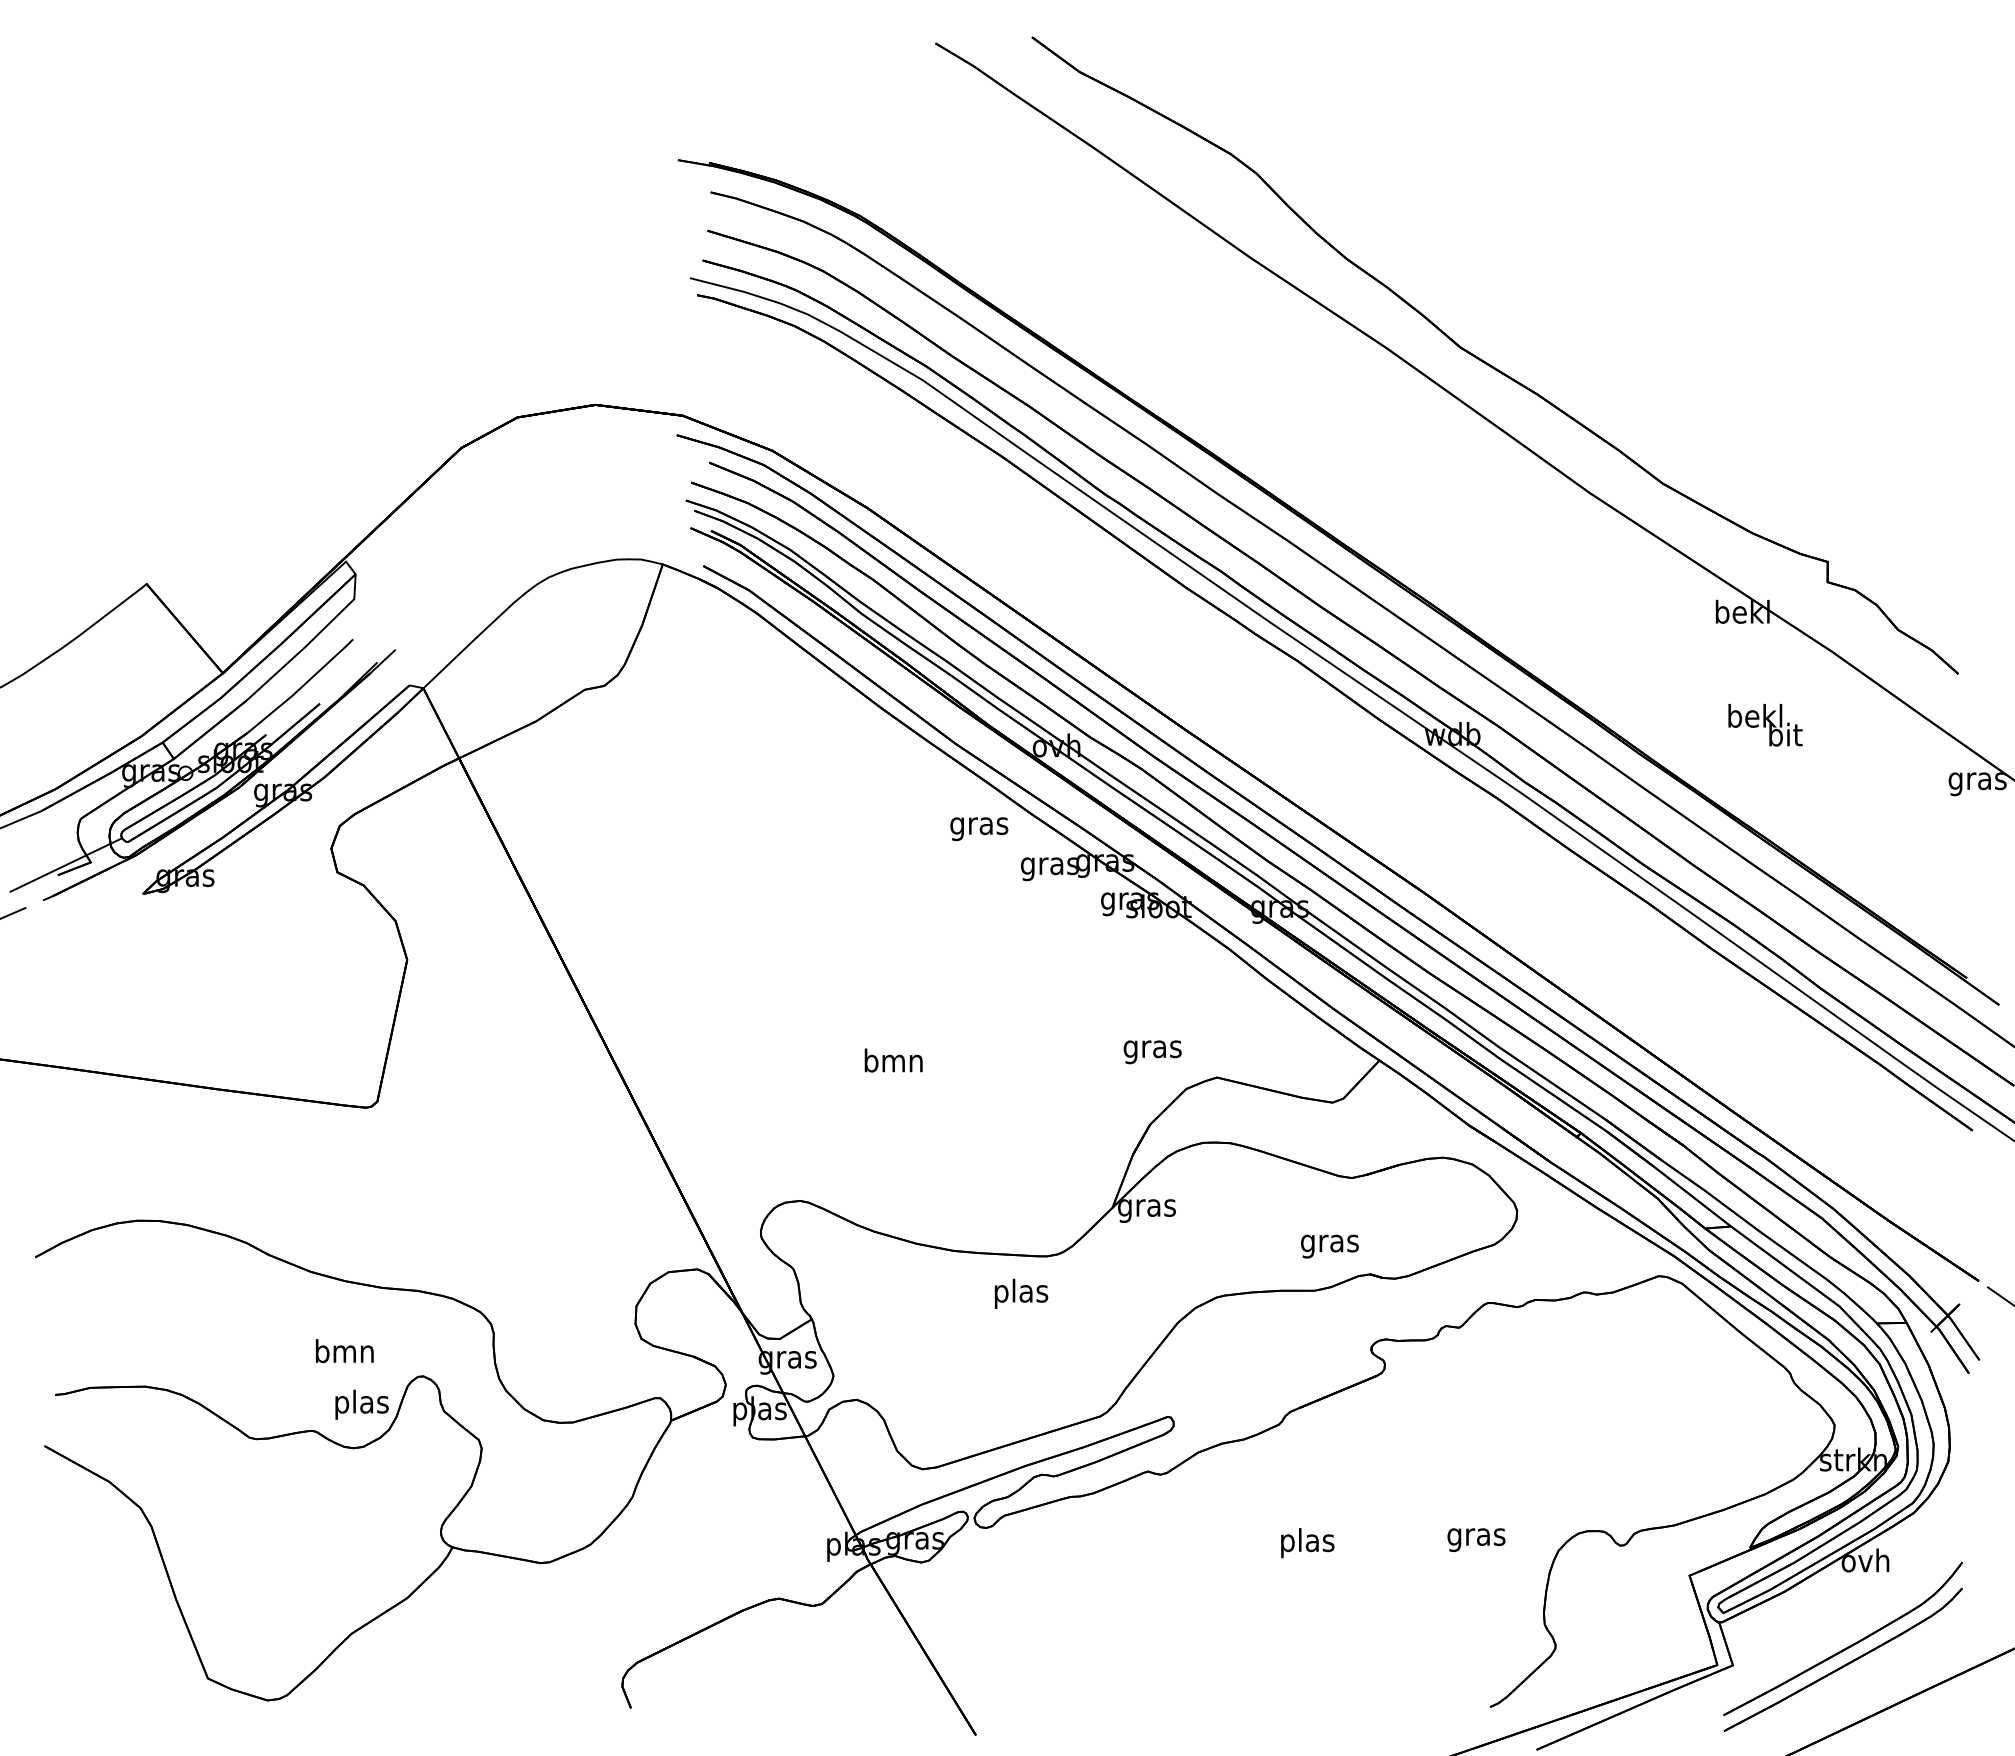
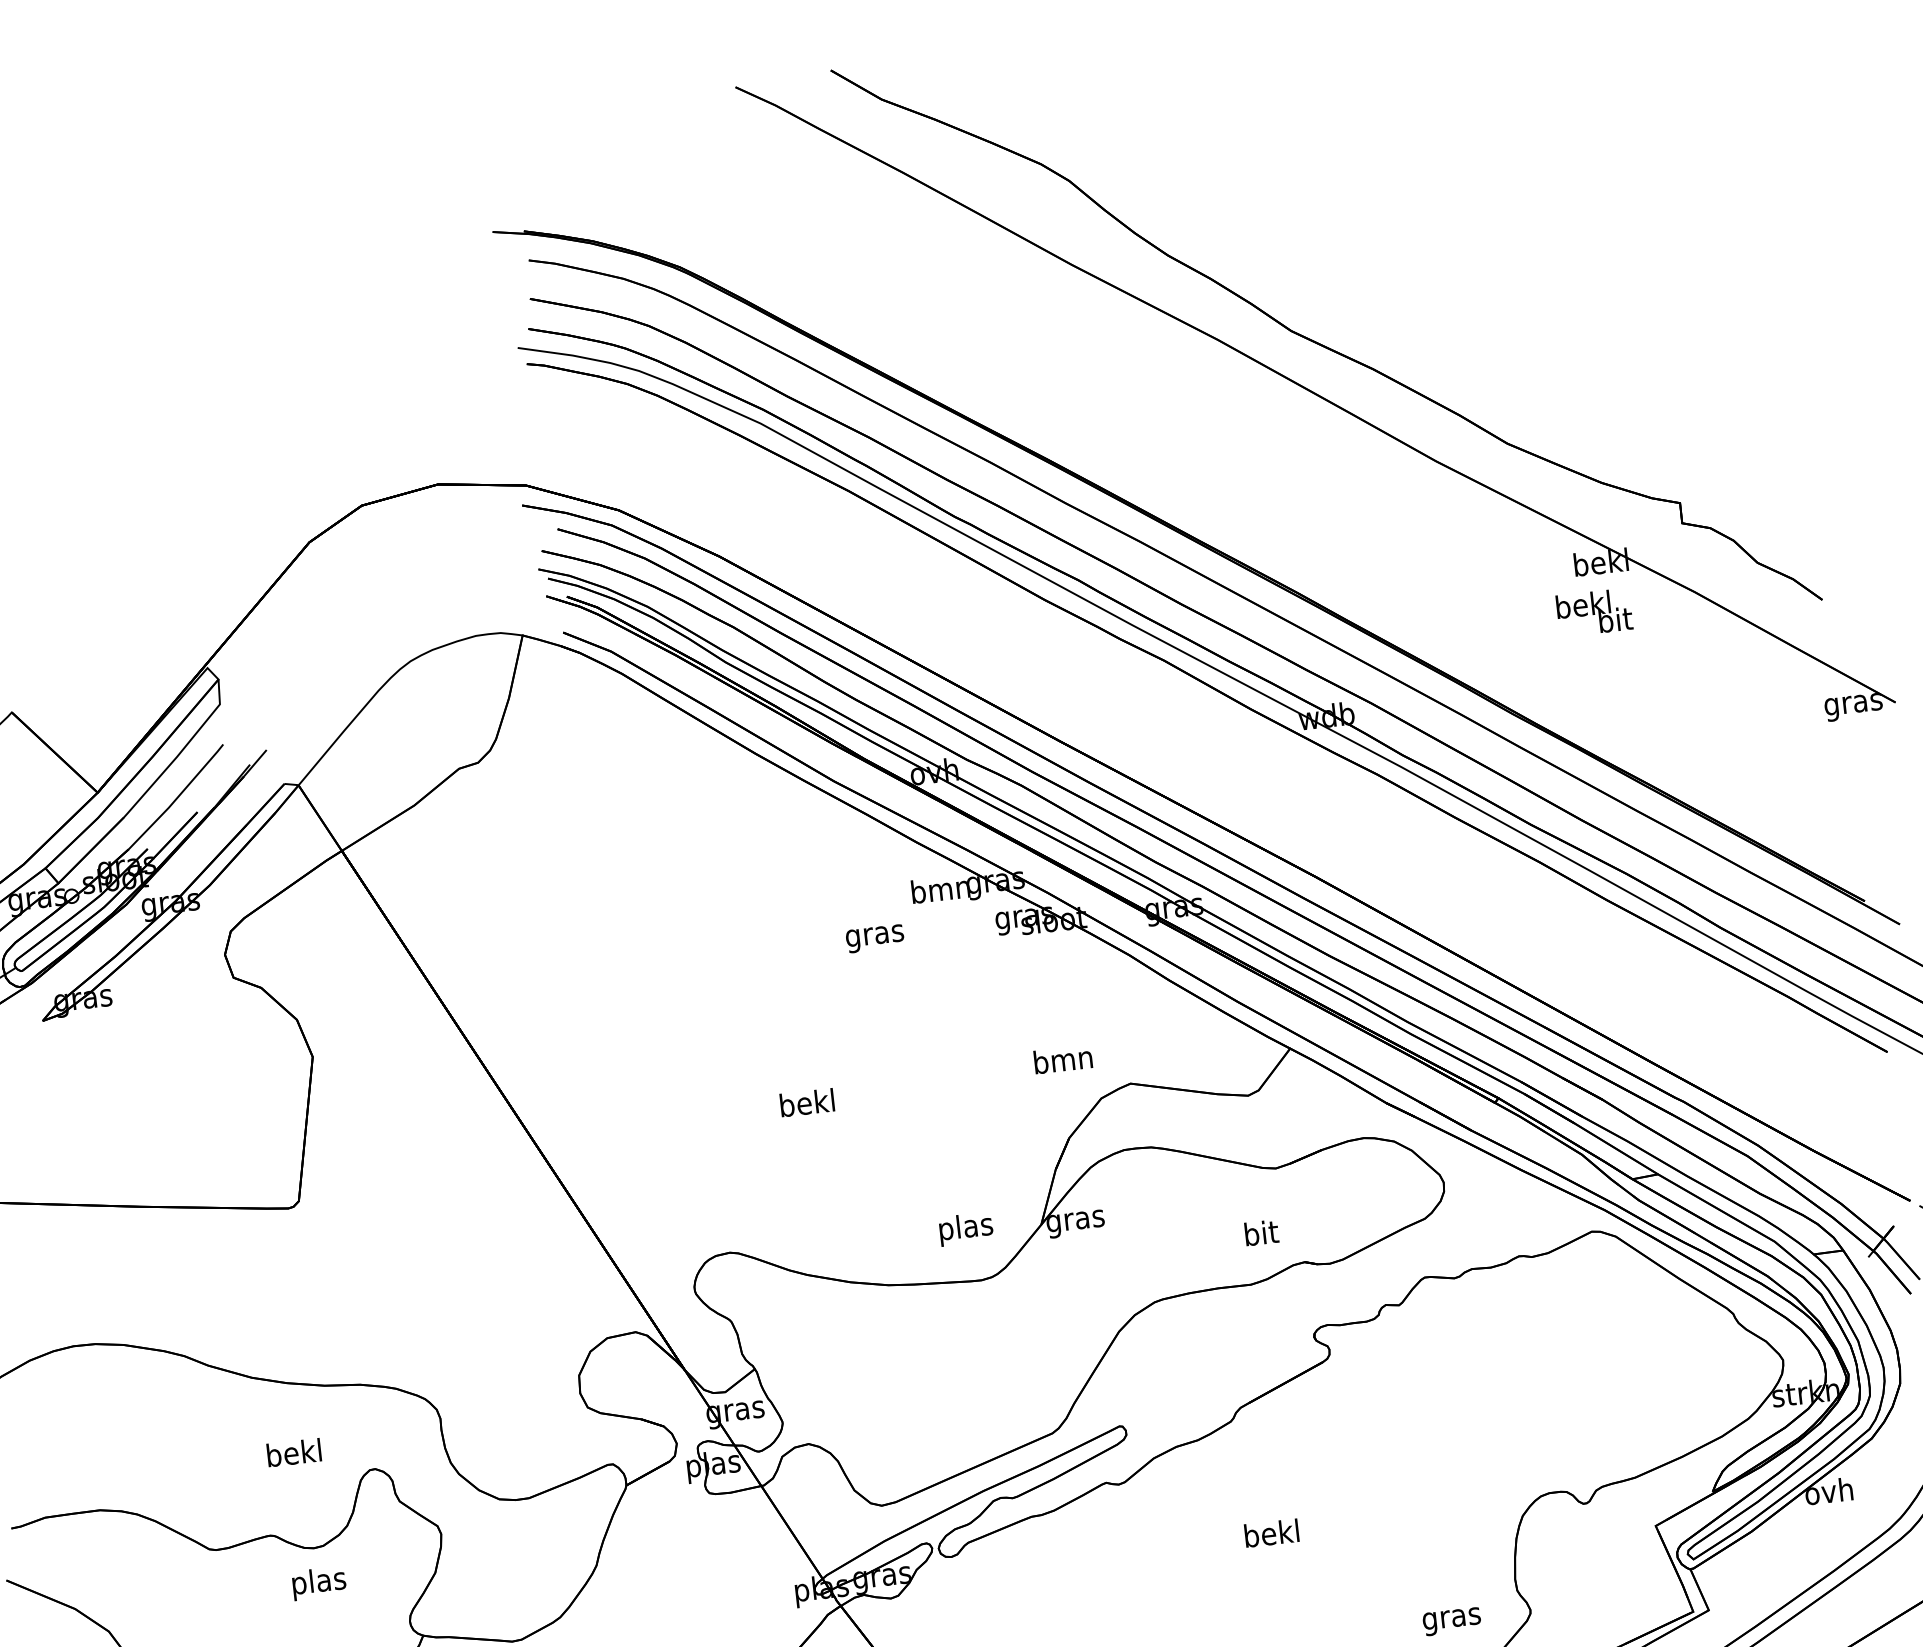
text: (1765, 725) -> (1594, 612), moved
text: (979, 829) -> (875, 939), moved
text: (1049, 866) -> (940, 892), gras -> bmn
text: (1152, 1049) -> (1063, 1062), gras -> bmn
text: (893, 1060) -> (807, 1102), bmn -> bekl
text: (1329, 1243) -> (1260, 1236), gras -> bit
text: (1021, 1293) -> (966, 1228), moved
text: (344, 1351) -> (294, 1453), bmn -> bekl
text: (361, 1404) -> (318, 1583), moved
text: (1476, 1539) -> (1452, 1621), moved
text: (1307, 1543) -> (1272, 1536), plas -> bekl

